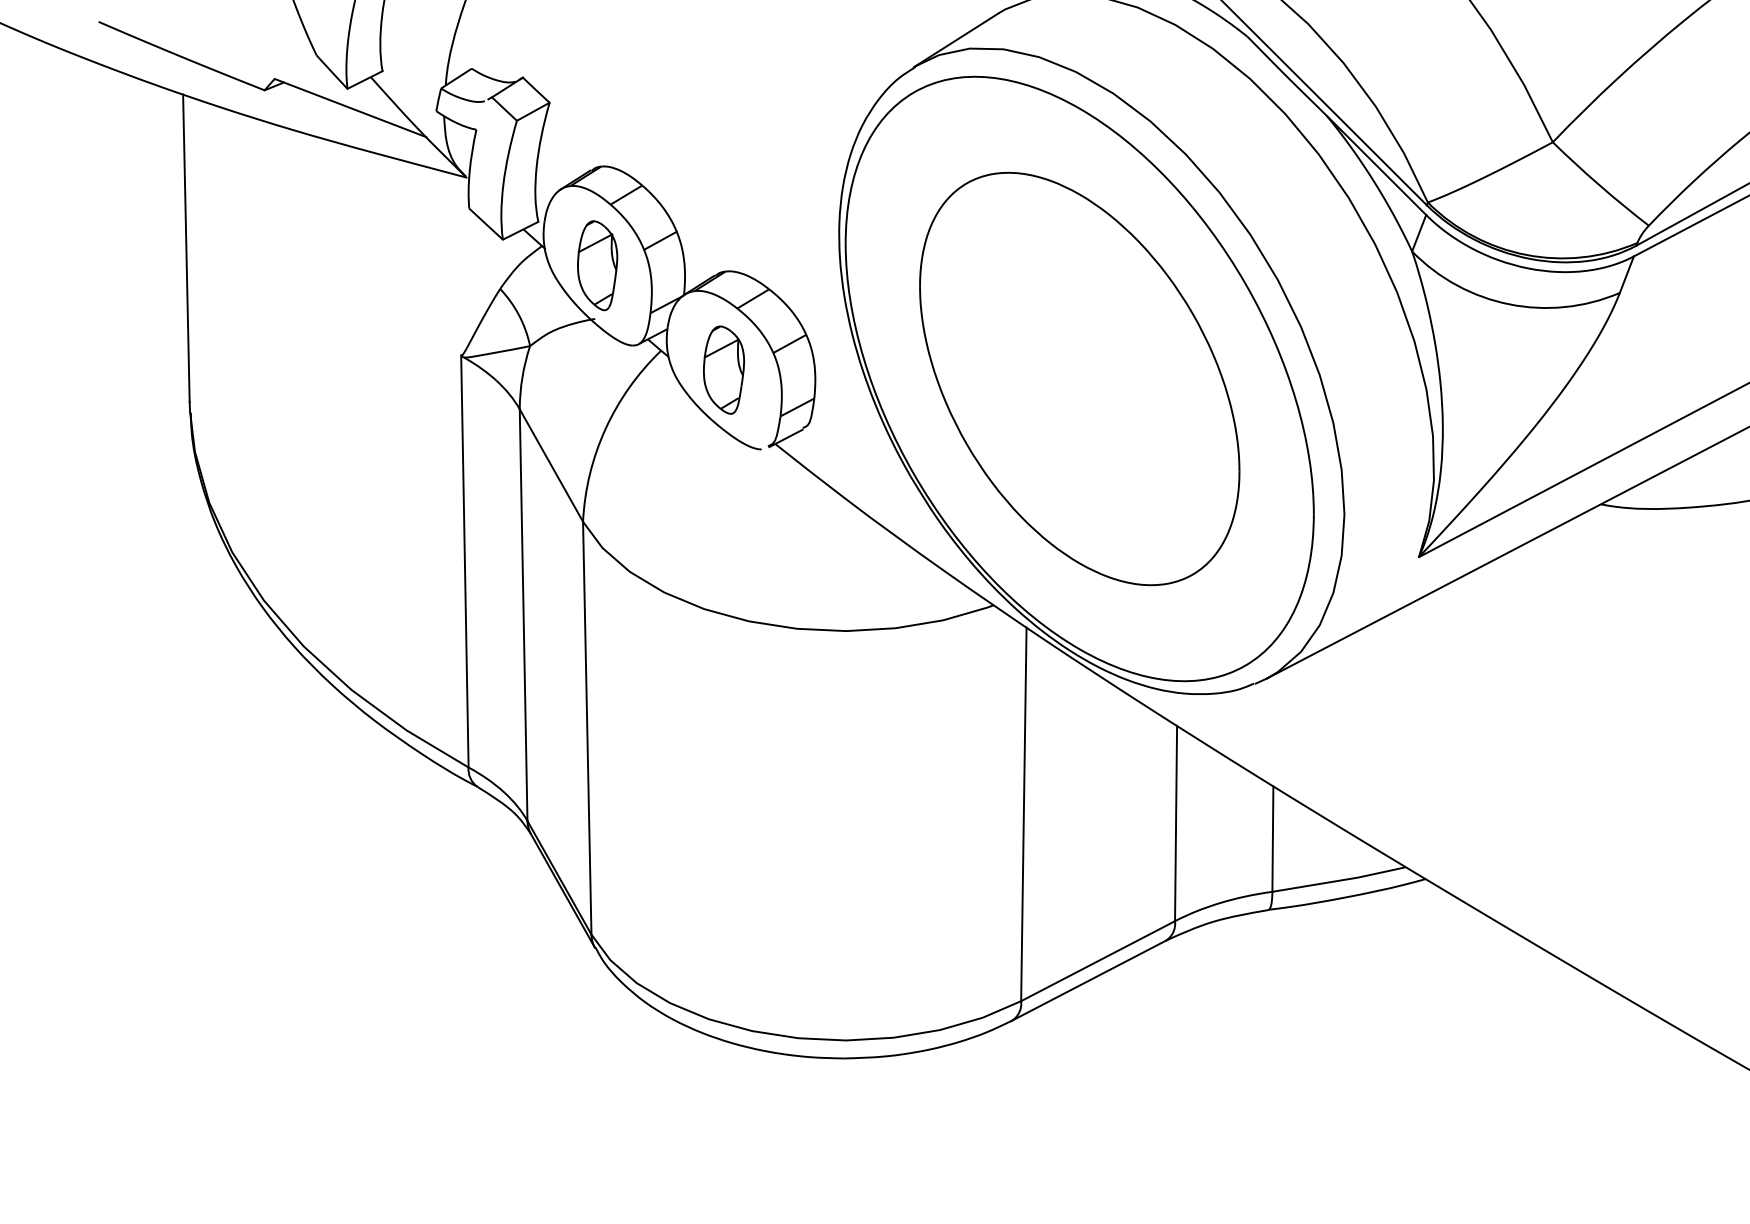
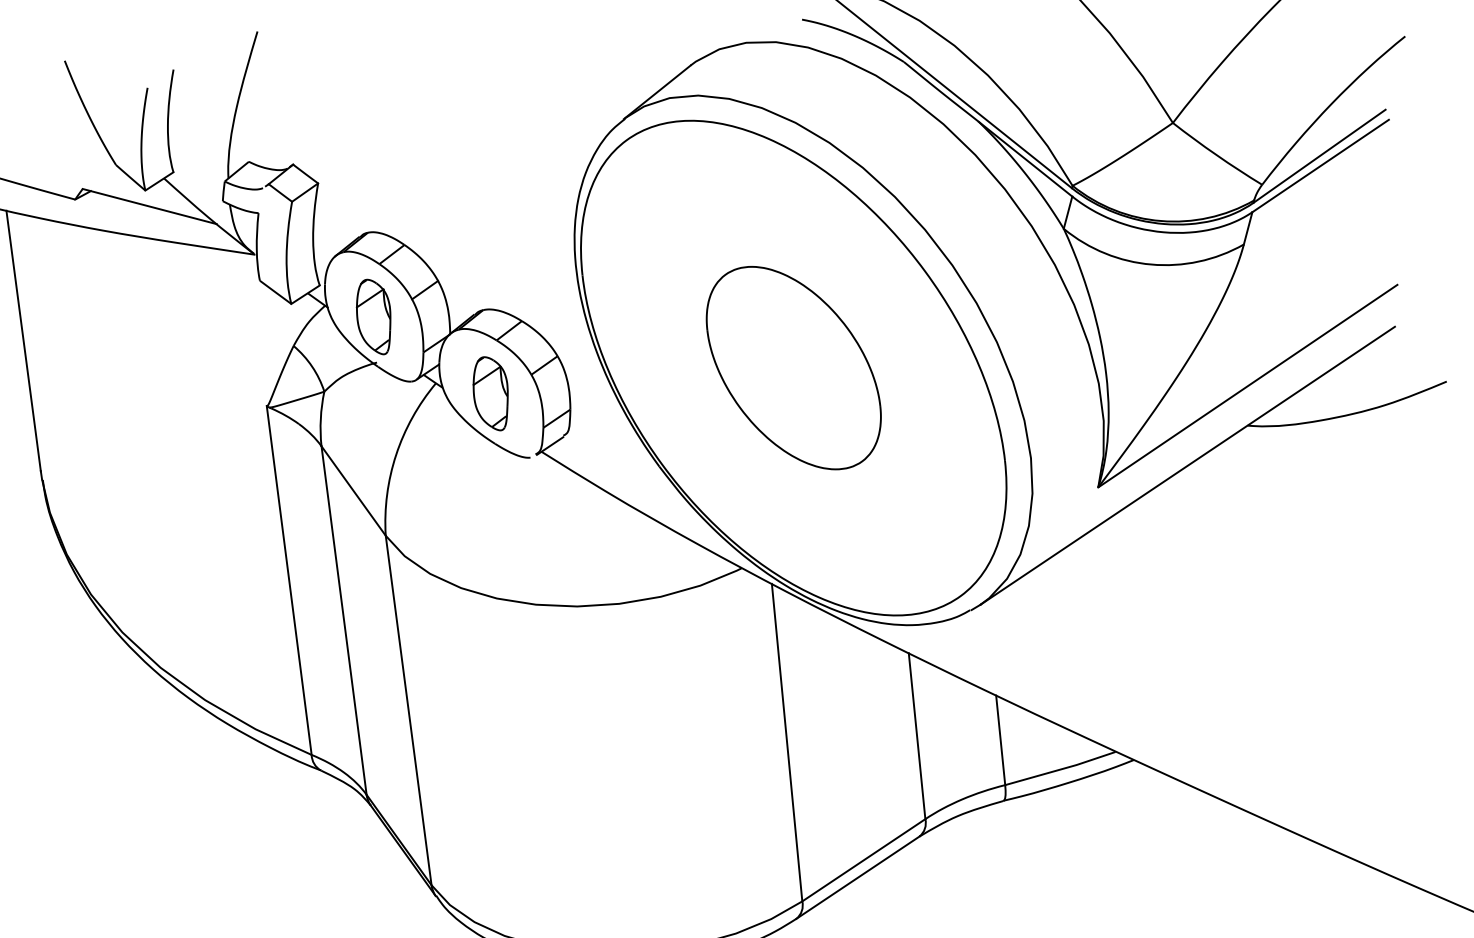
part: (1079, 378) -> (793, 367), size x0.6

